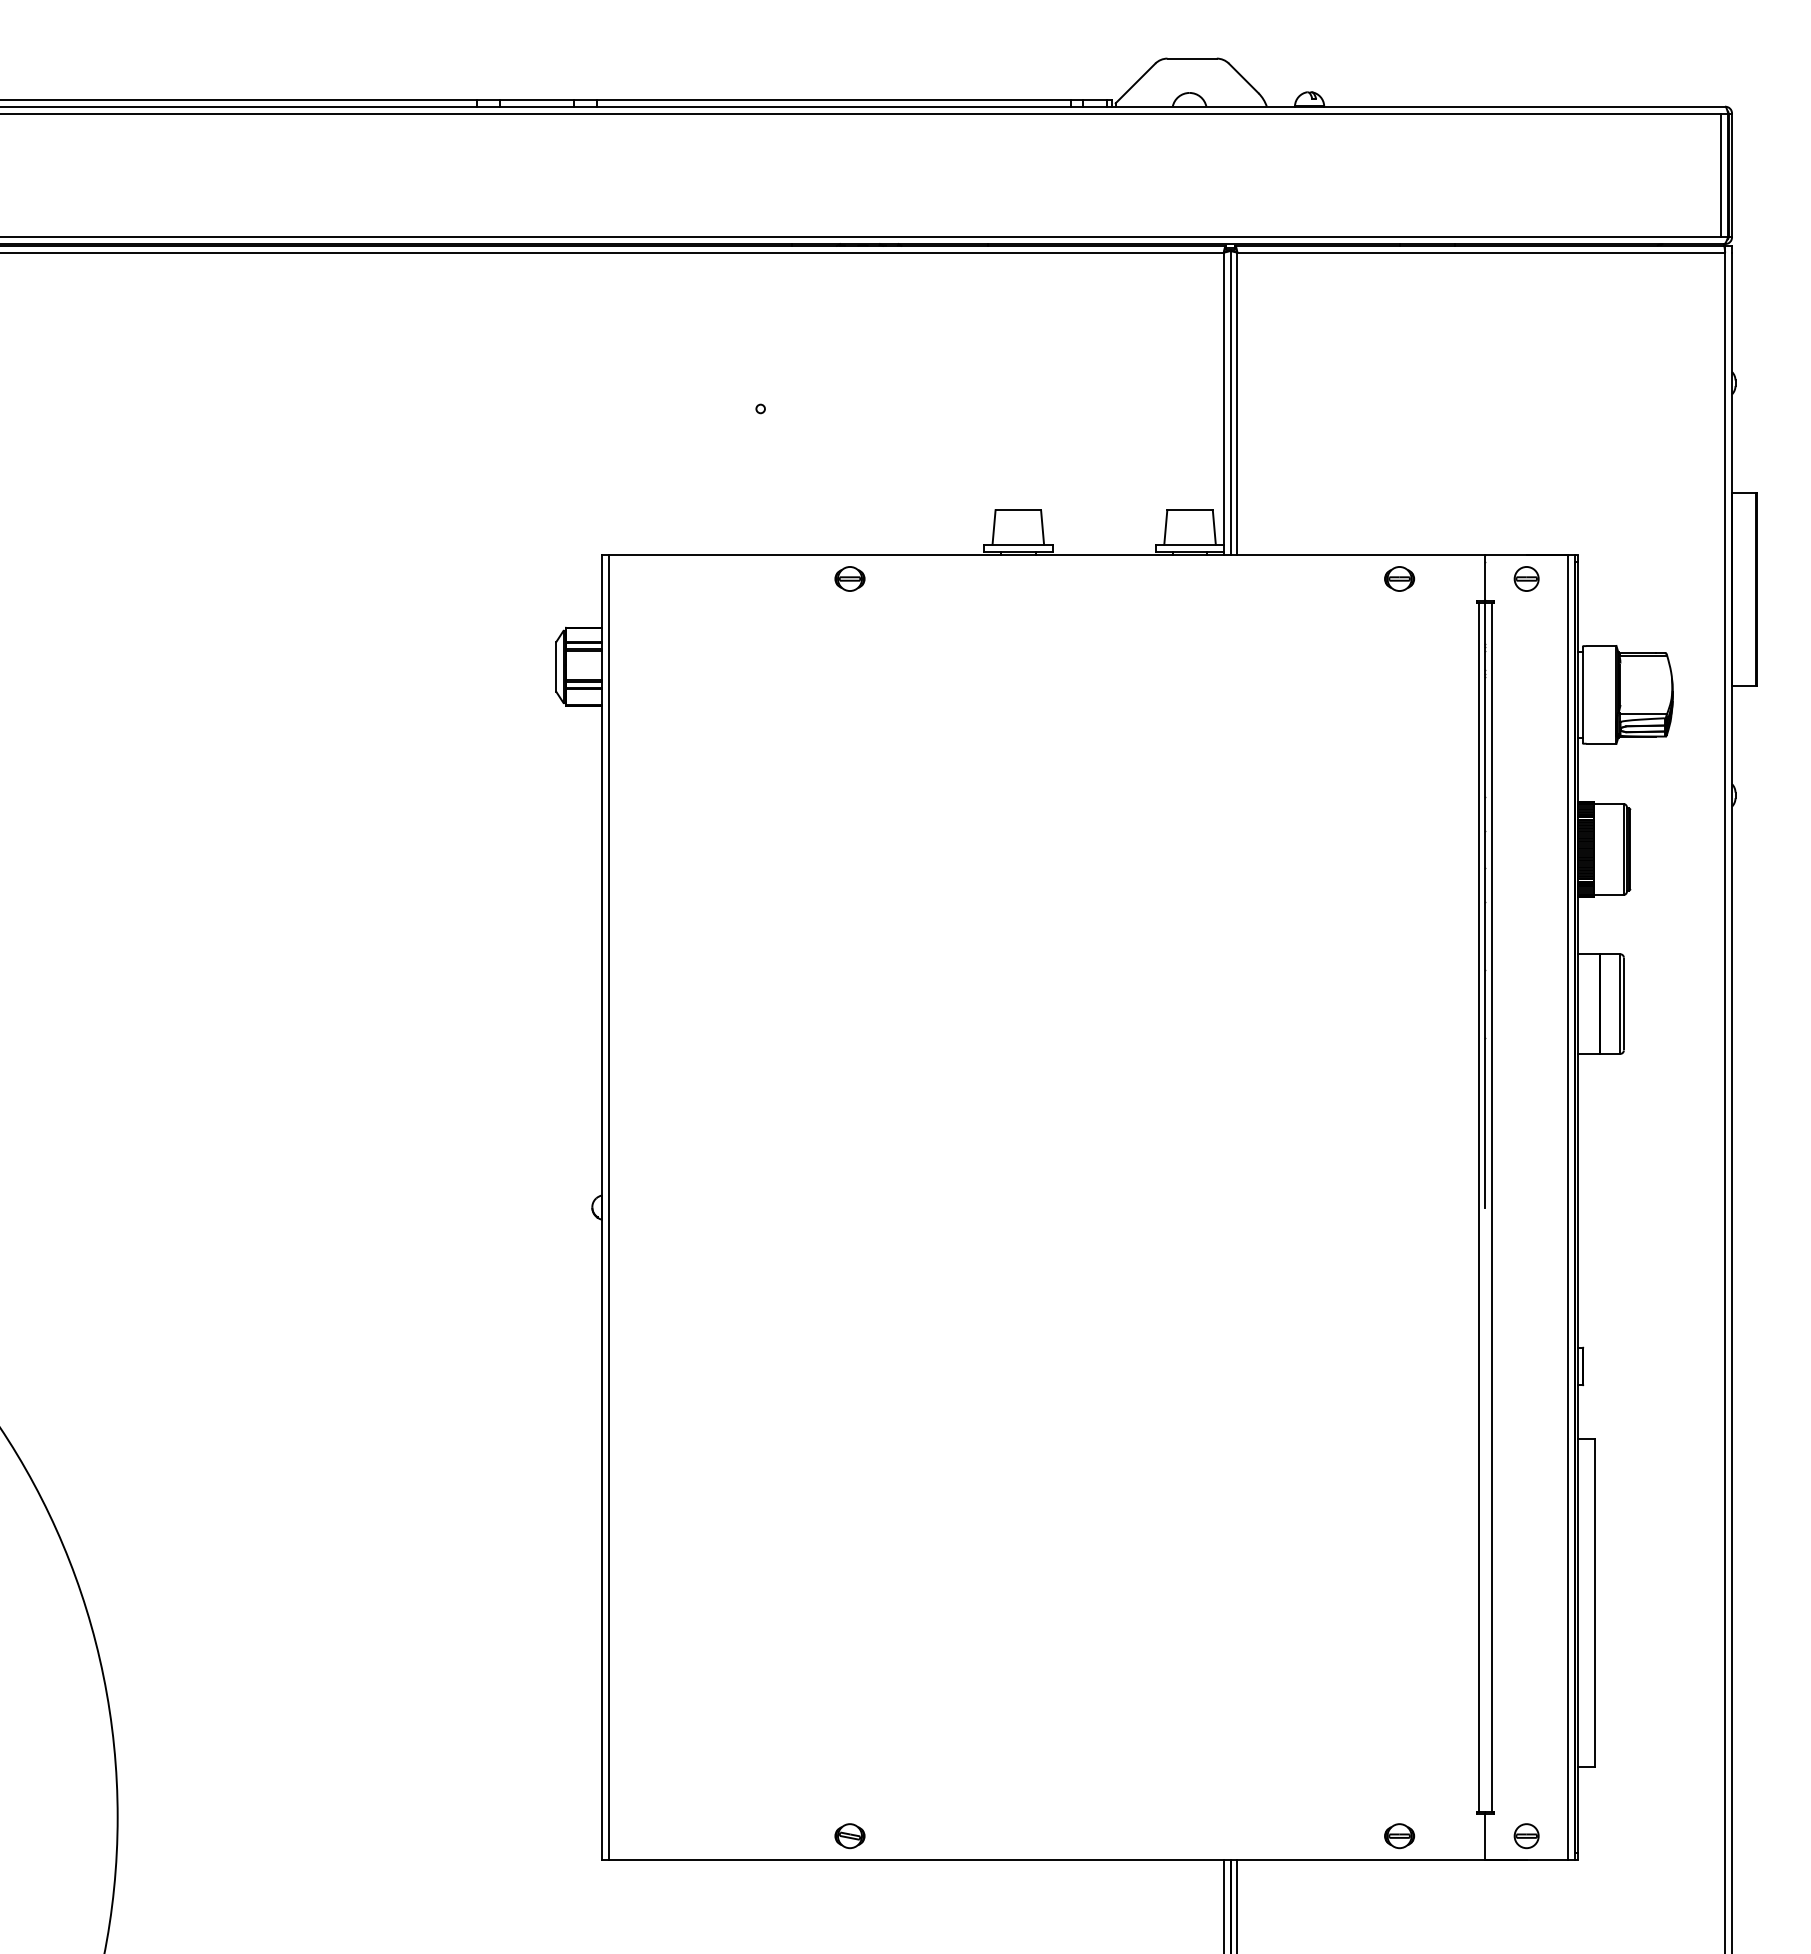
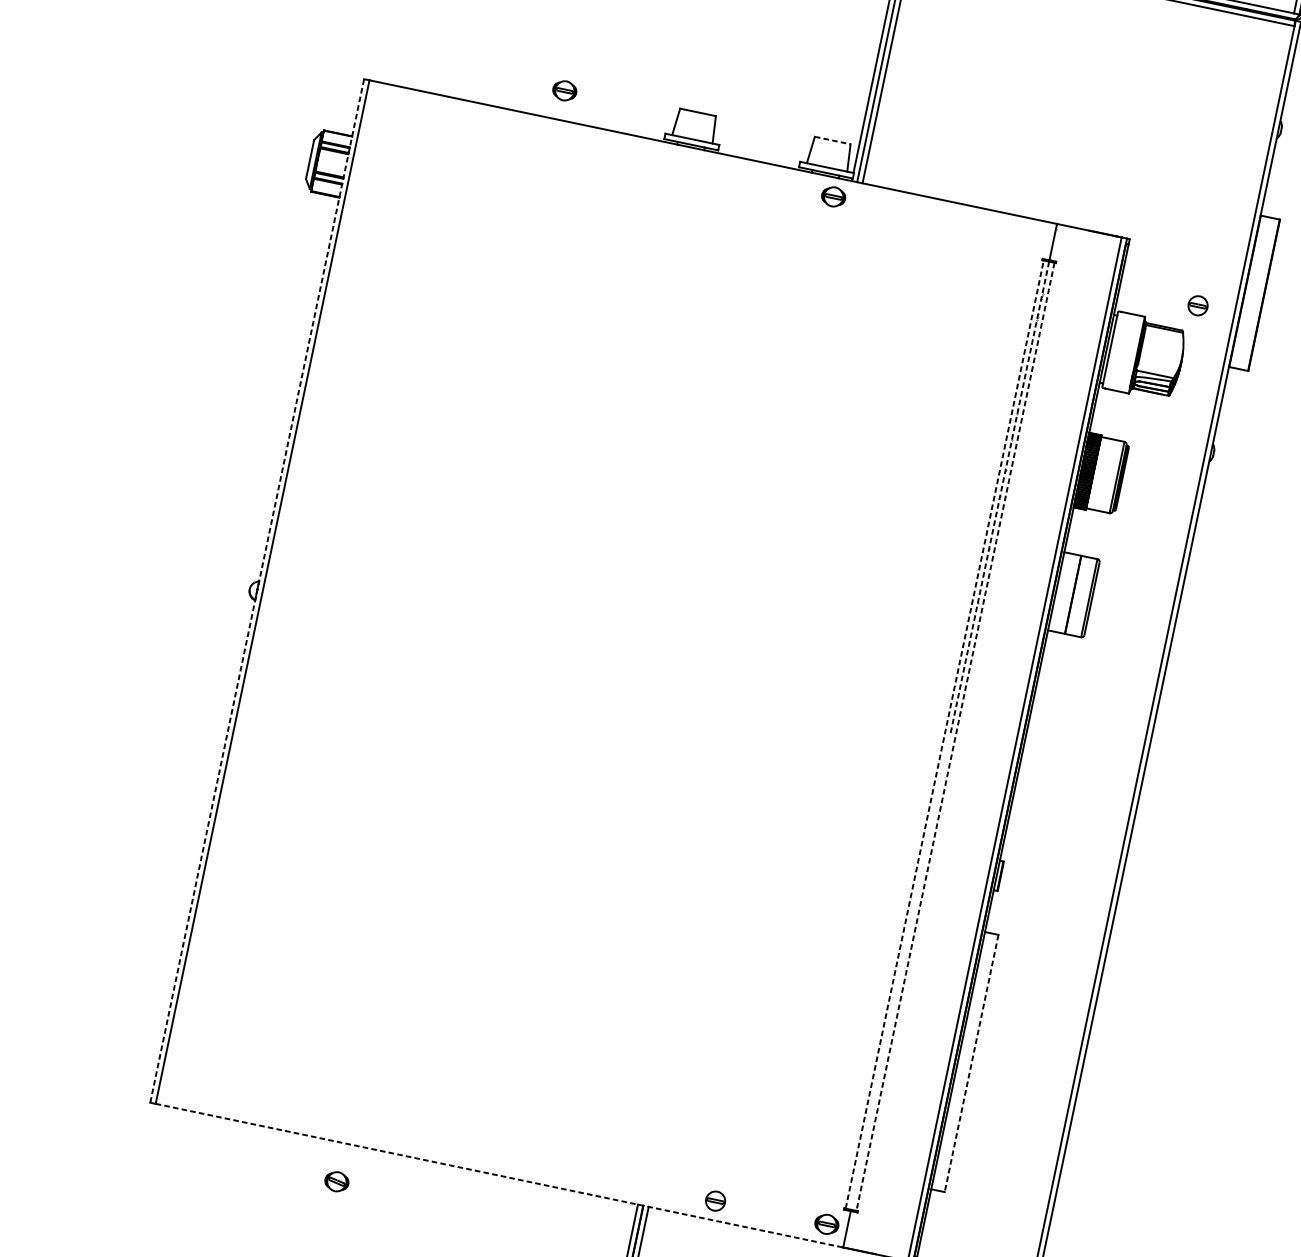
line: (1190, 510) -> (833, 140), solid -> dashed
part: (849, 578) -> (564, 90), moved
part: (1399, 578) -> (833, 196), moved
part: (1526, 578) -> (1198, 305), moved
line: (1485, 905) -> (999, 498), solid -> dashed
line: (601, 1207) -> (256, 590), solid -> dashed
line: (1478, 1207) -> (944, 734), solid -> dashed
line: (1492, 1207) -> (955, 736), solid -> dashed
line: (1595, 1603) -> (971, 1064), solid -> dashed
part: (849, 1836) -> (336, 1181), moved
part: (1399, 1836) -> (826, 1224), moved
part: (1526, 1836) -> (715, 1201), moved
line: (1047, 1860) -> (499, 1175), solid -> dashed

